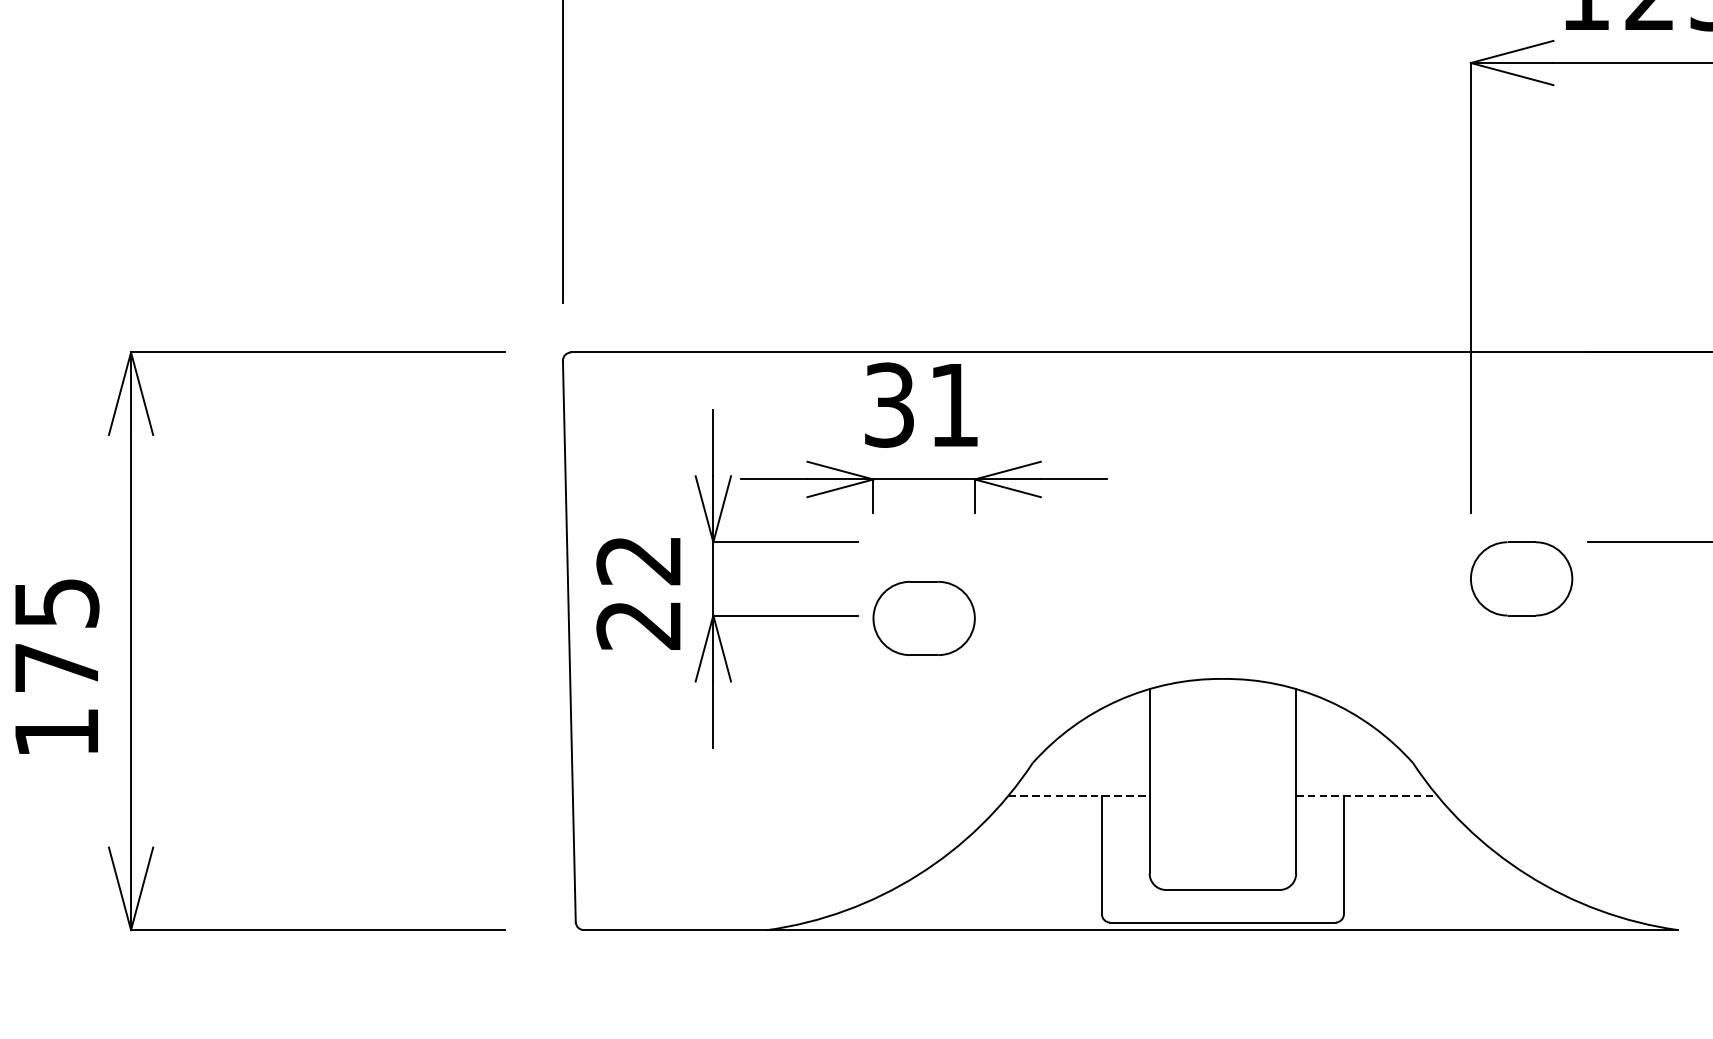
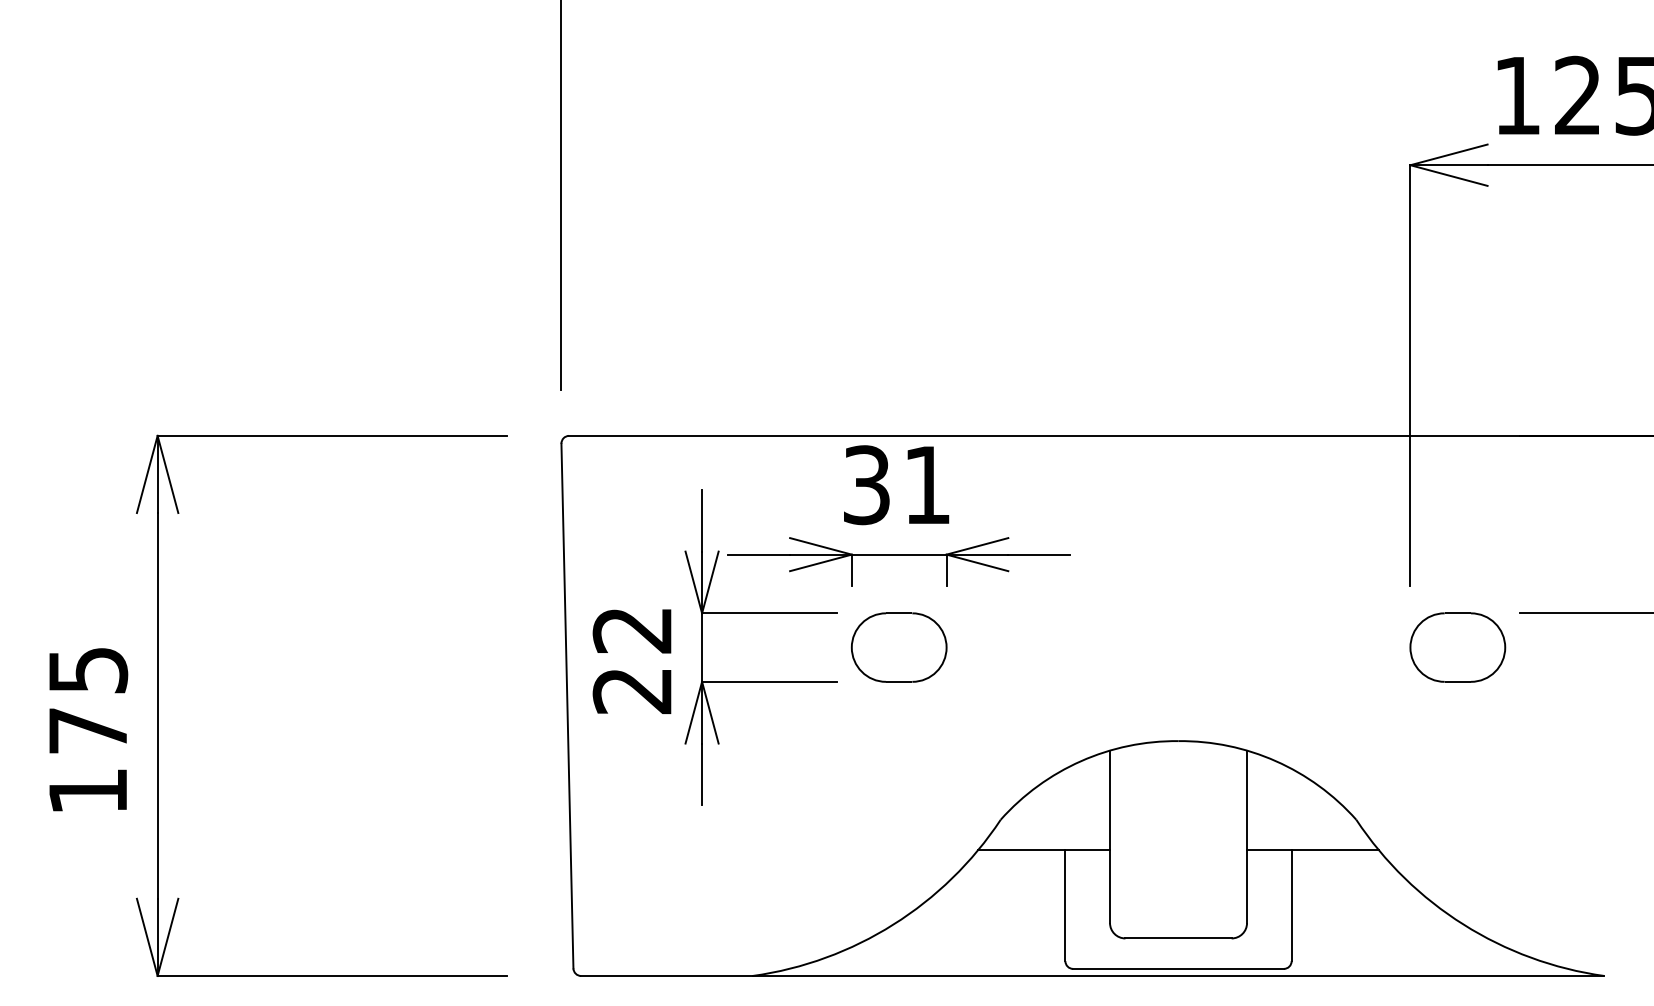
part: (923, 618) -> (898, 647), moved
line: (1079, 795) -> (1044, 850), dashed -> solid
line: (1366, 795) -> (1312, 850), dashed -> solid

